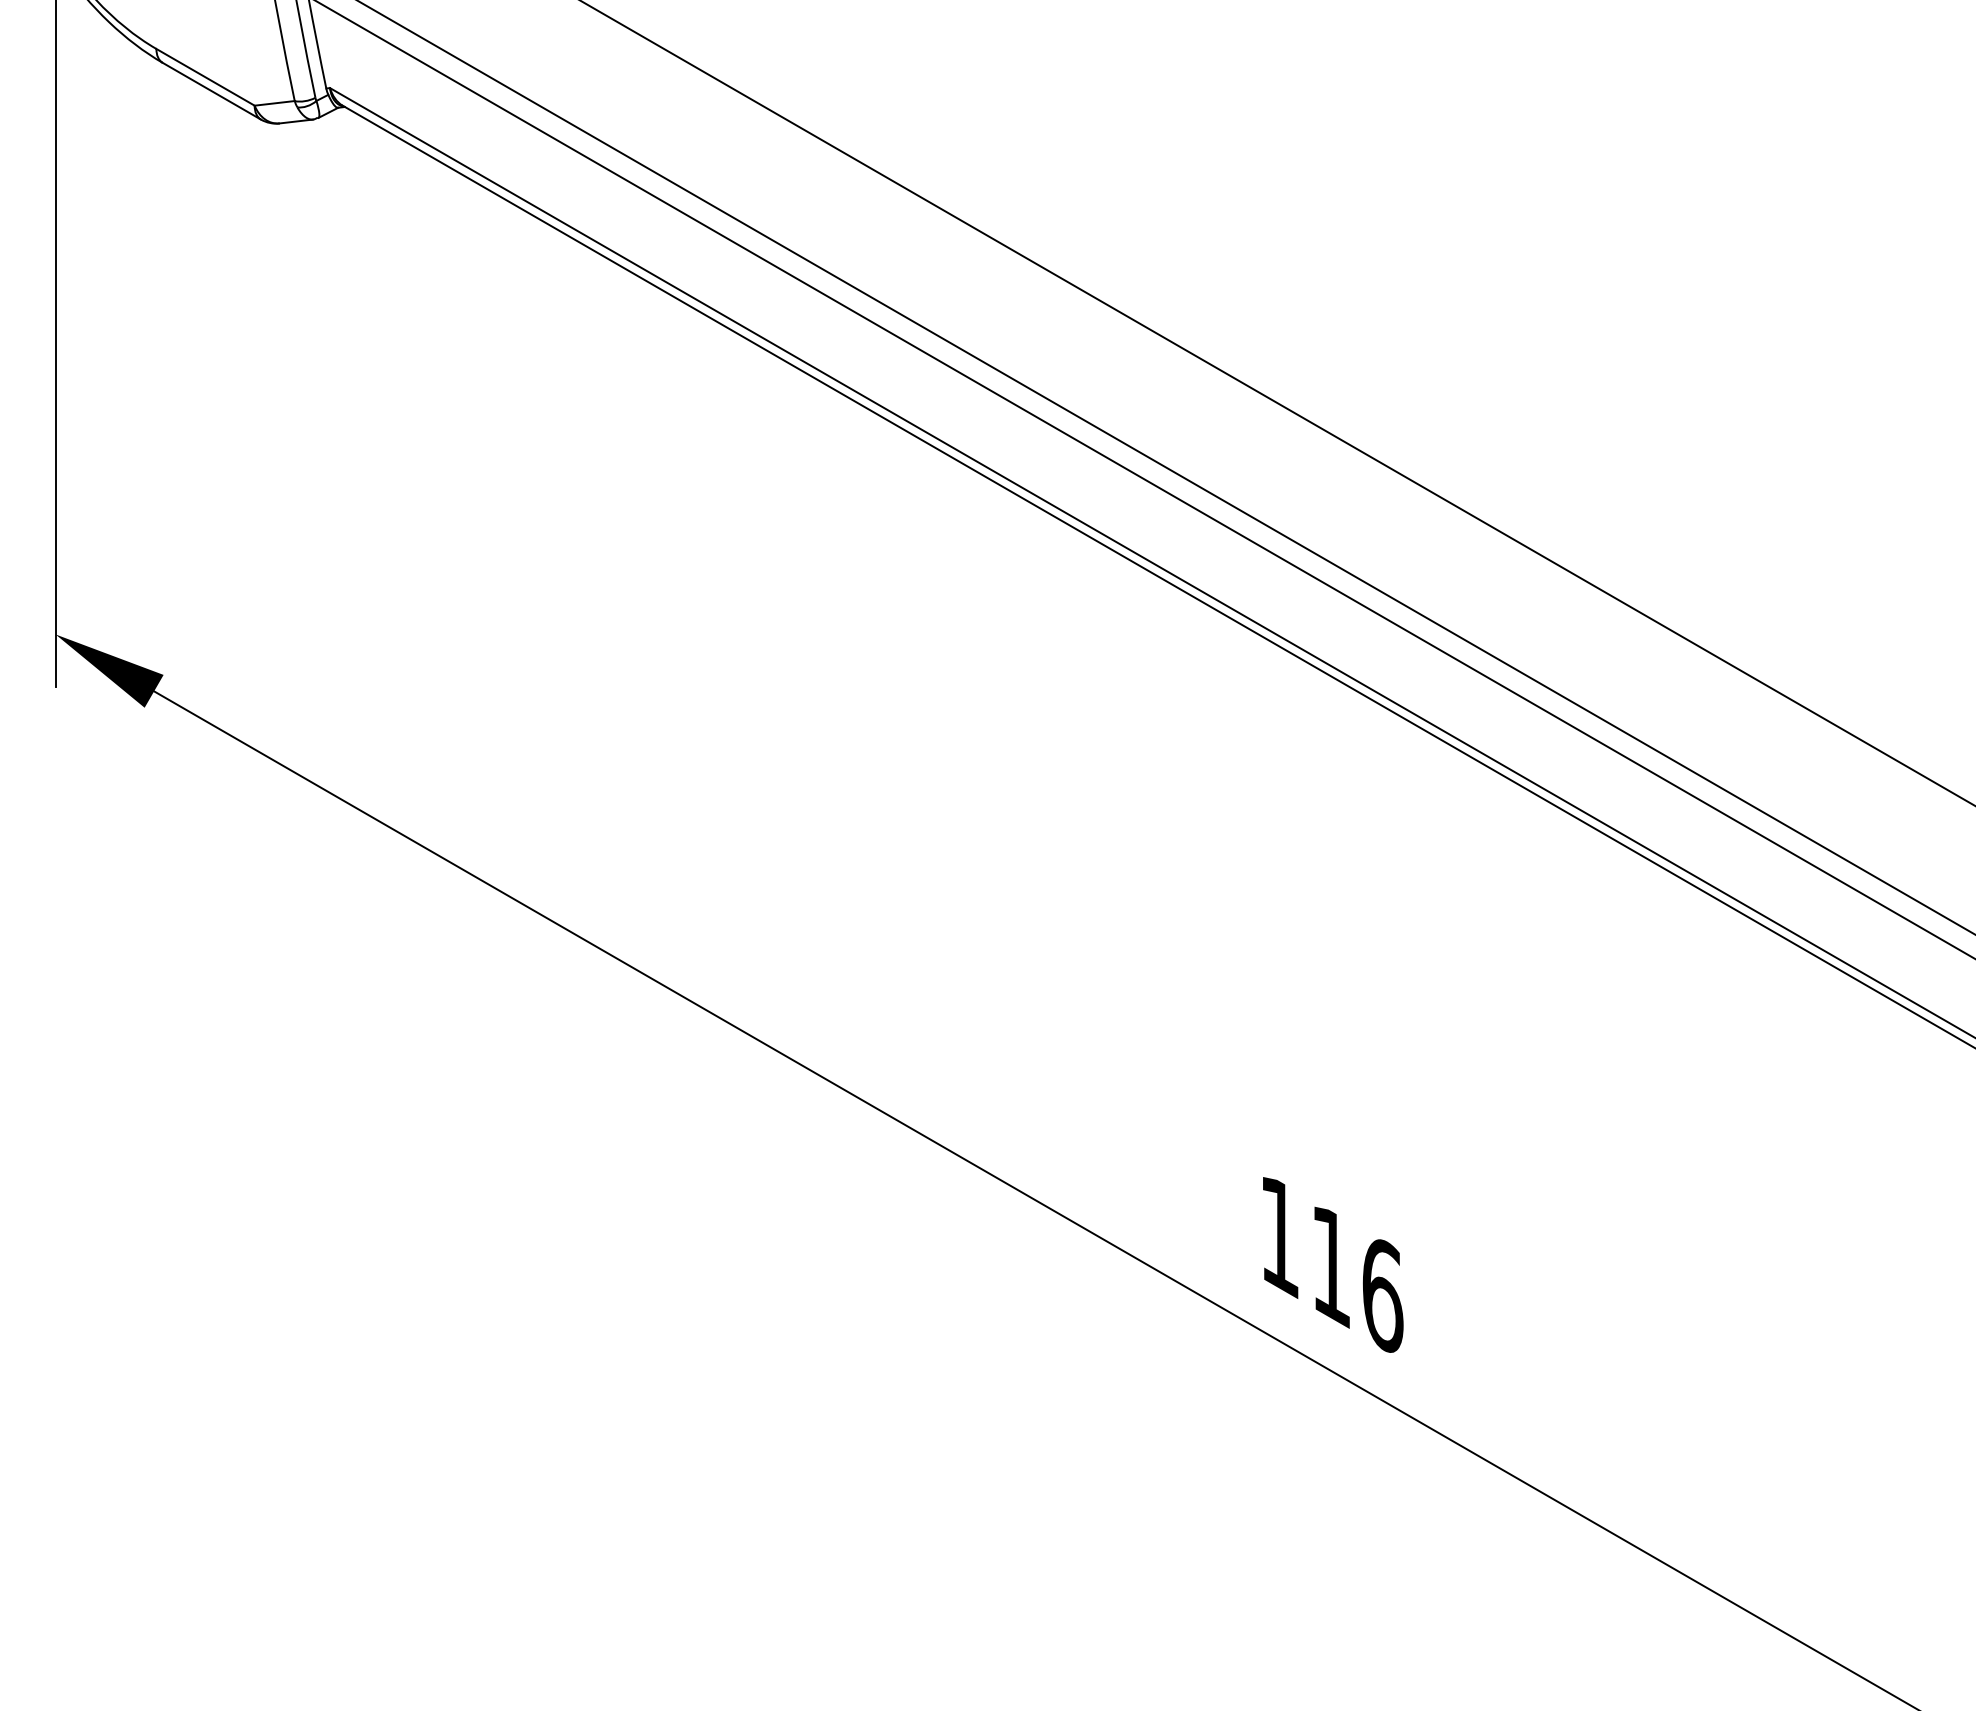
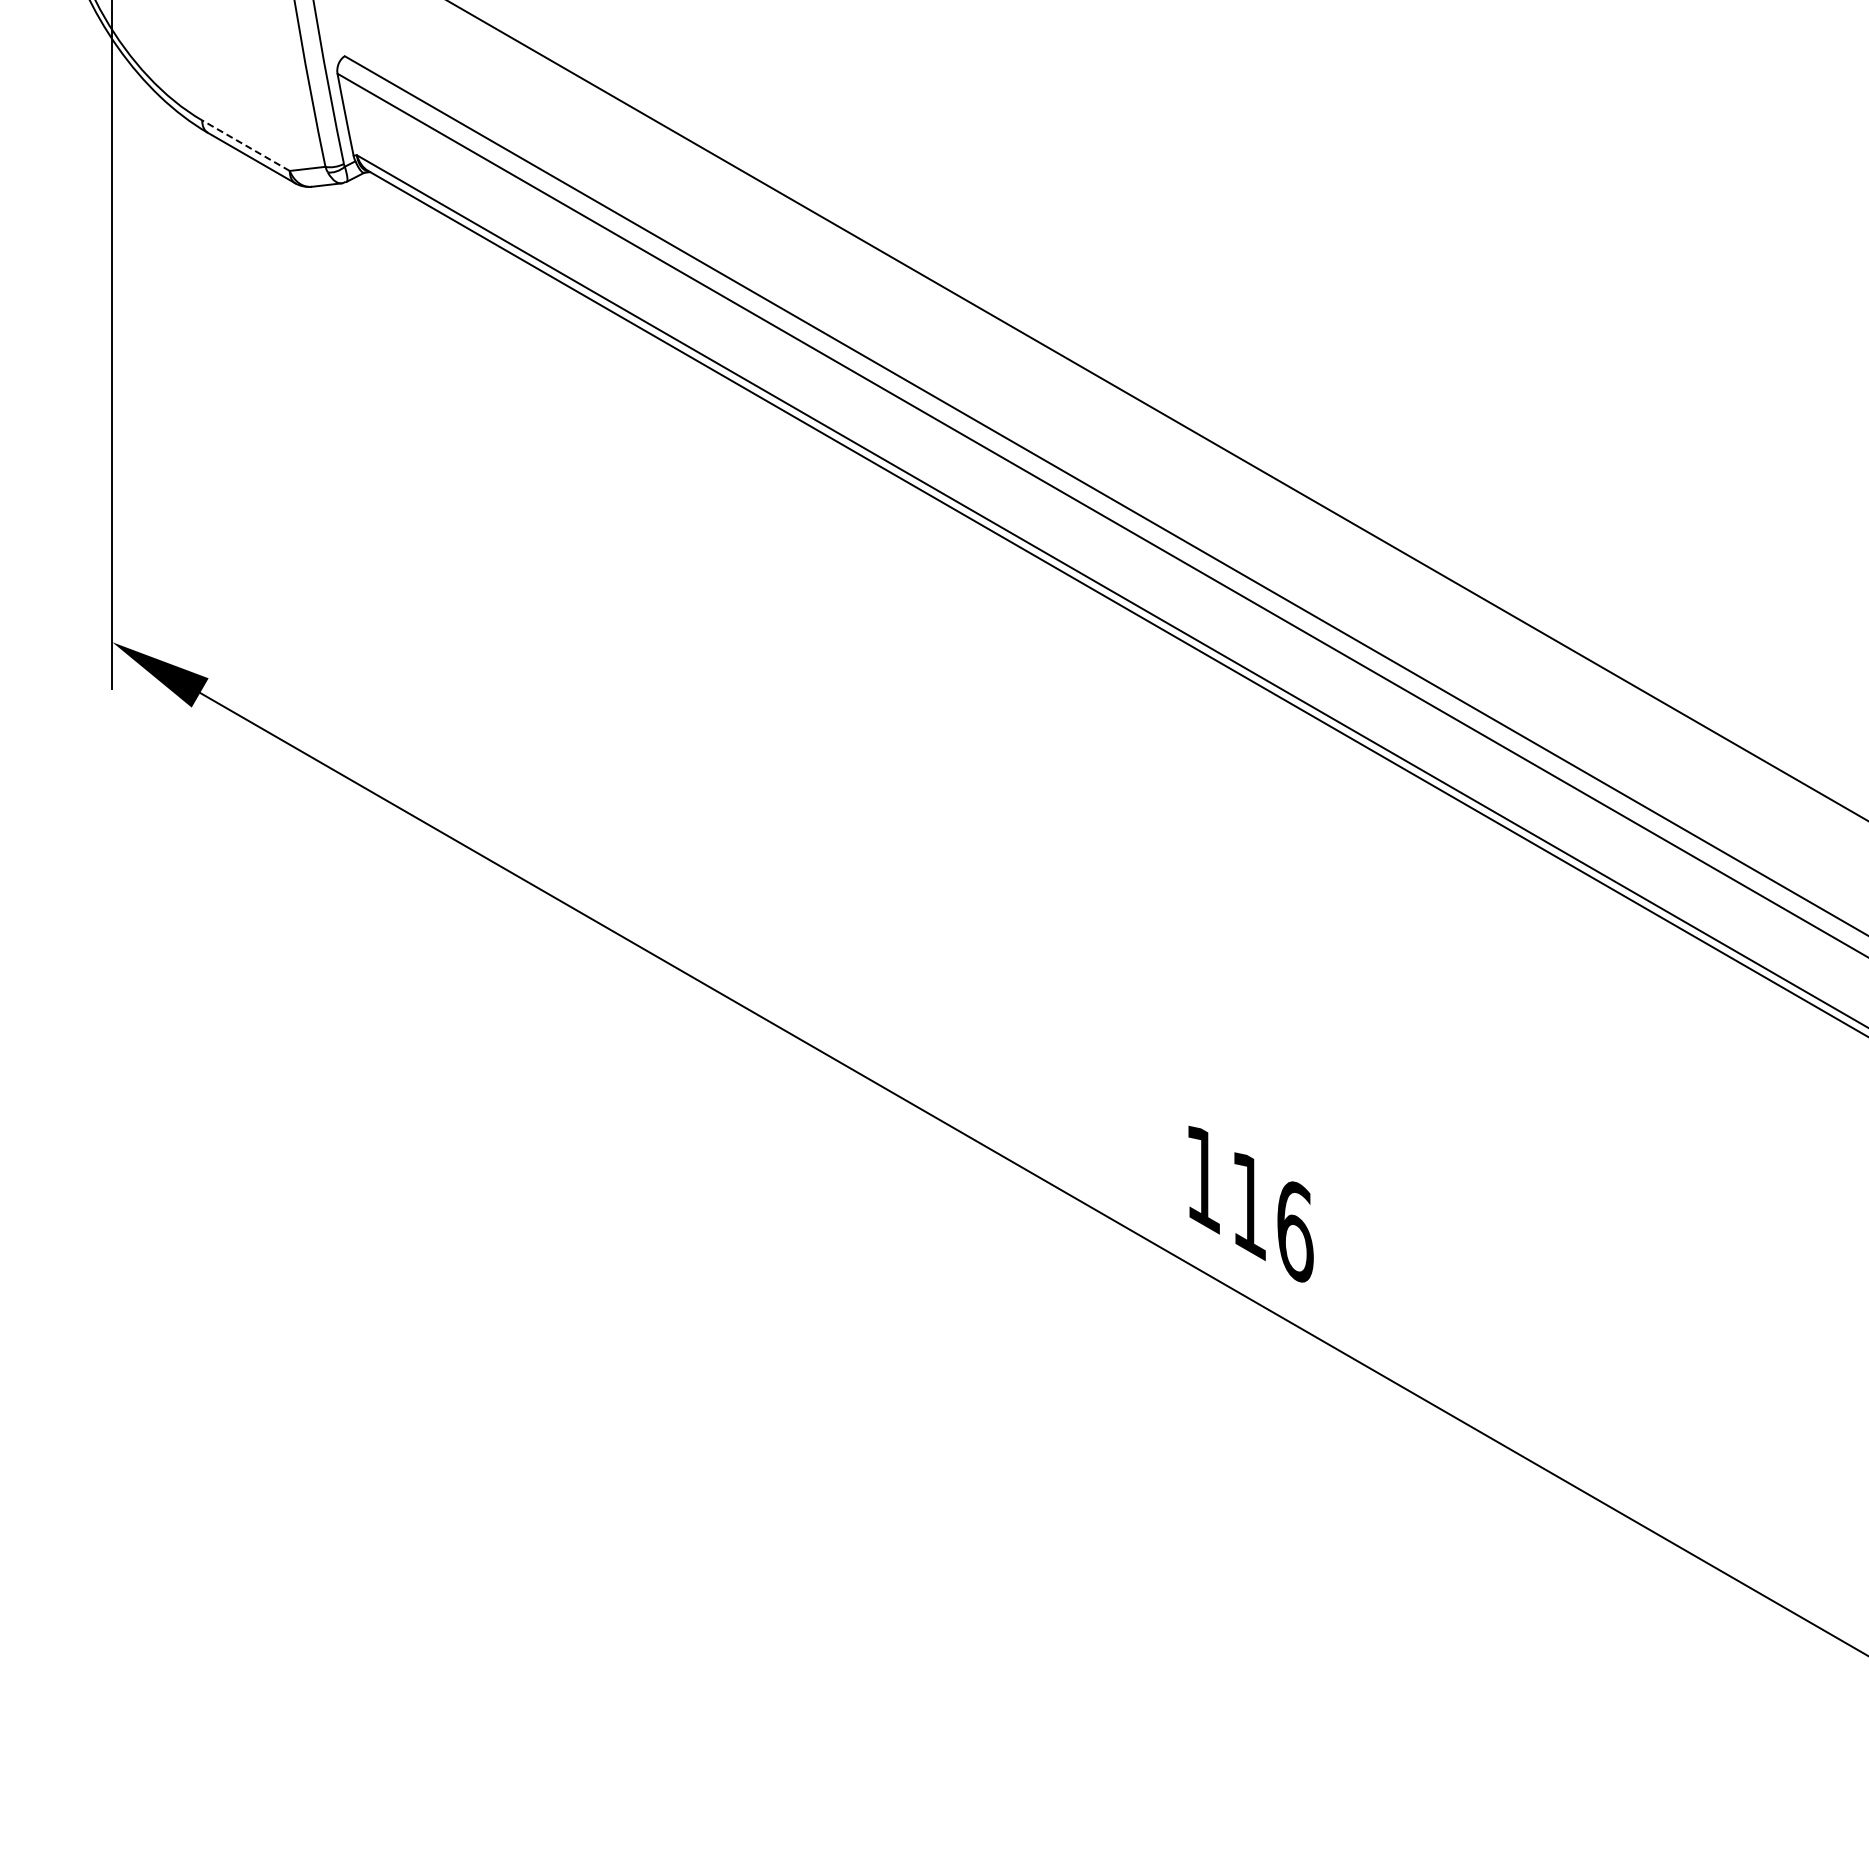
line: (206, 77) -> (246, 145), solid -> dashed

